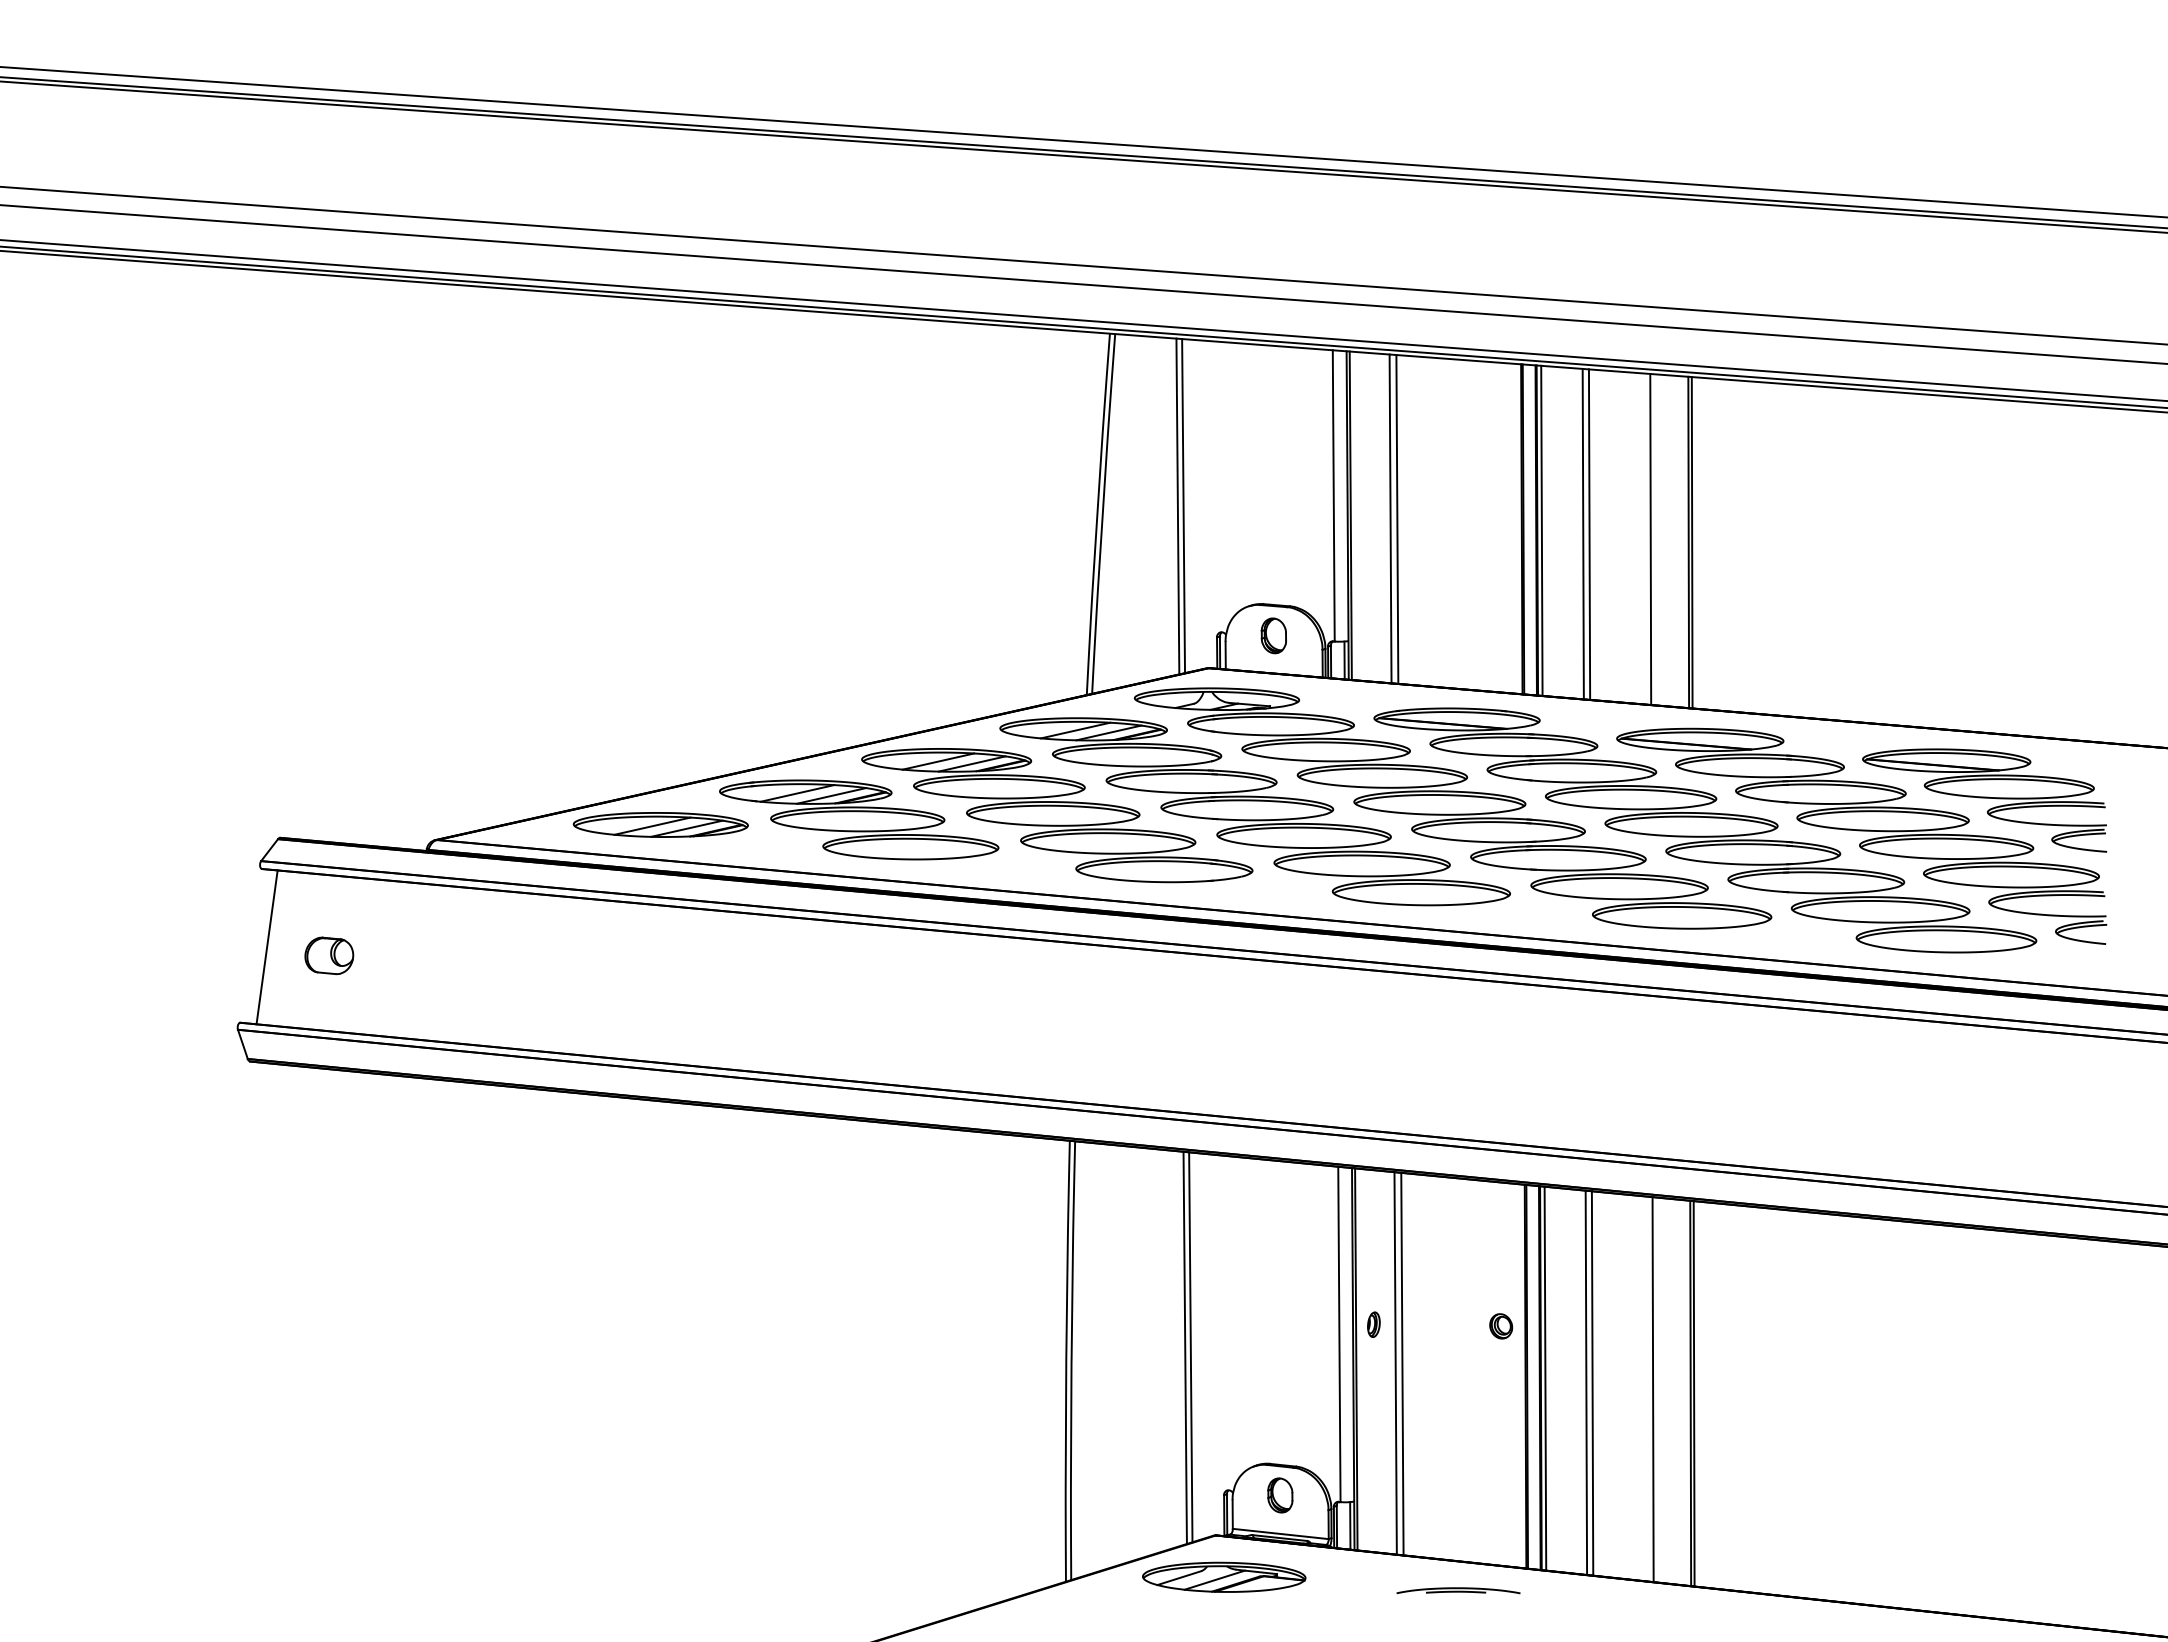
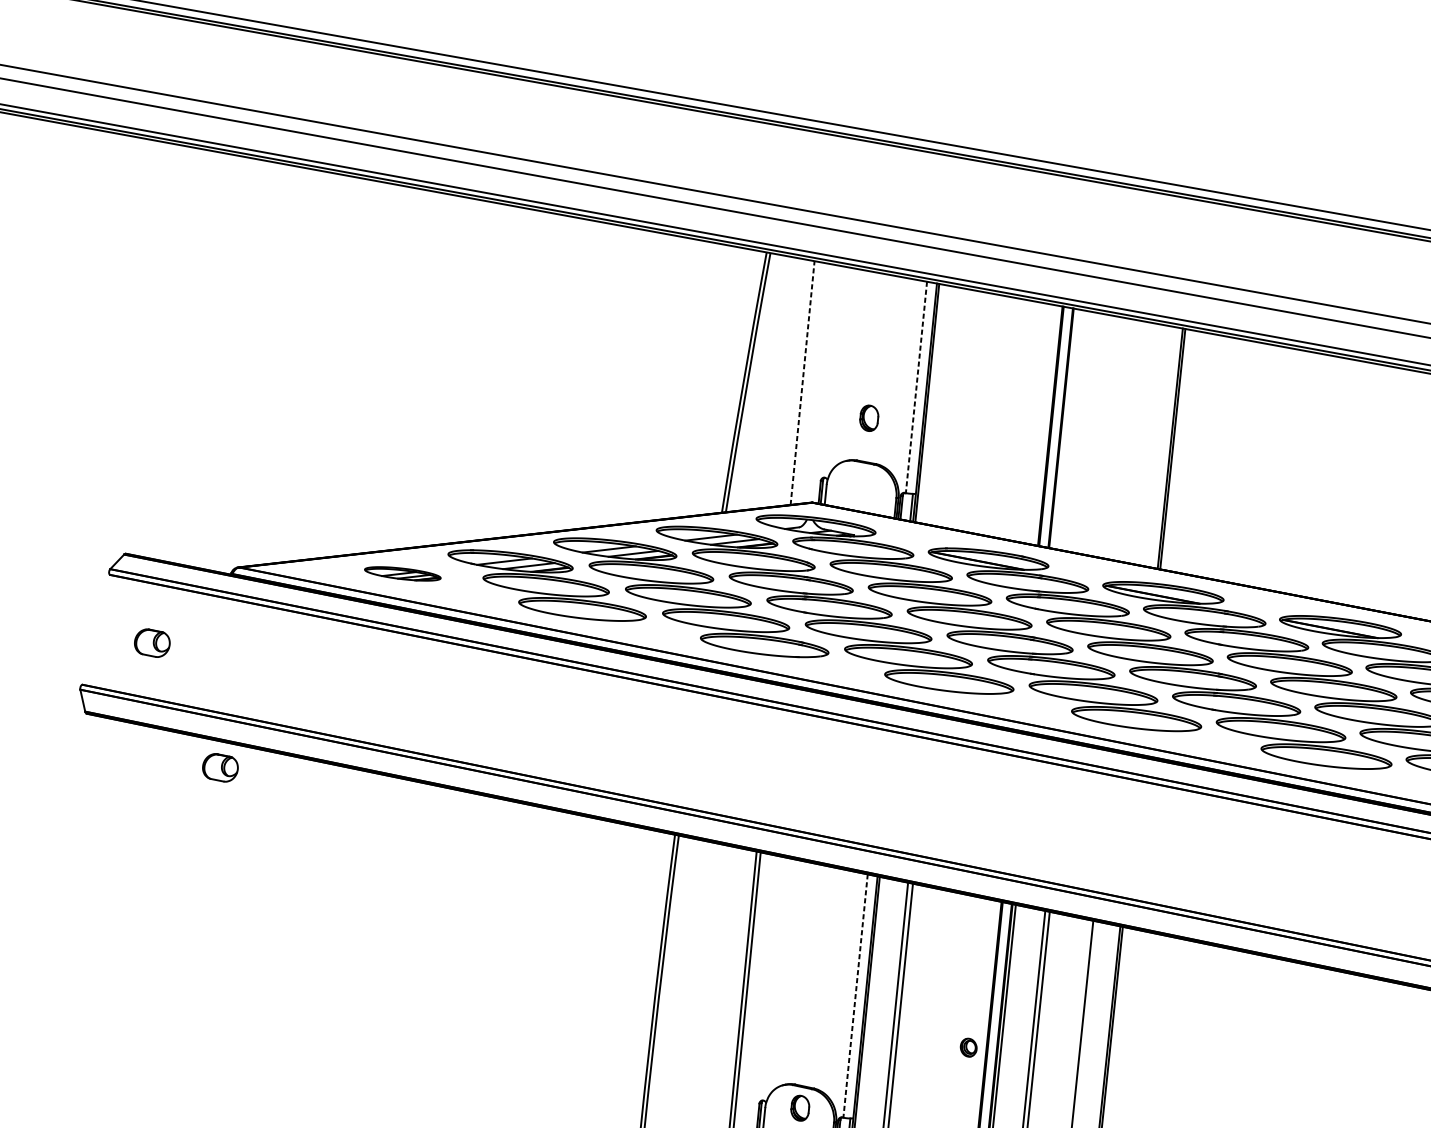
line: (1333, 495) -> (916, 387), solid -> dashed
line: (1177, 506) -> (802, 383), solid -> dashed
line: (1183, 506) -> (806, 383), removed
line: (1390, 518) -> (955, 408), removed
line: (1397, 519) -> (960, 409), removed
line: (1541, 530) -> (1064, 428), removed
line: (1582, 533) -> (1093, 433), removed
line: (1589, 534) -> (1098, 435), removed
line: (1650, 539) -> (1142, 443), removed
part: (1273, 635) -> (869, 418), moved
part: (660, 824) -> (402, 573), size x0.6
line: (266, 947) -> (107, 632), removed
part: (440, 1115) -> (220, 767), added
part: (1373, 1324) -> (881, 991), removed
part: (1501, 1326) -> (968, 1047), moved
line: (1339, 1334) -> (855, 996), solid -> dashed

